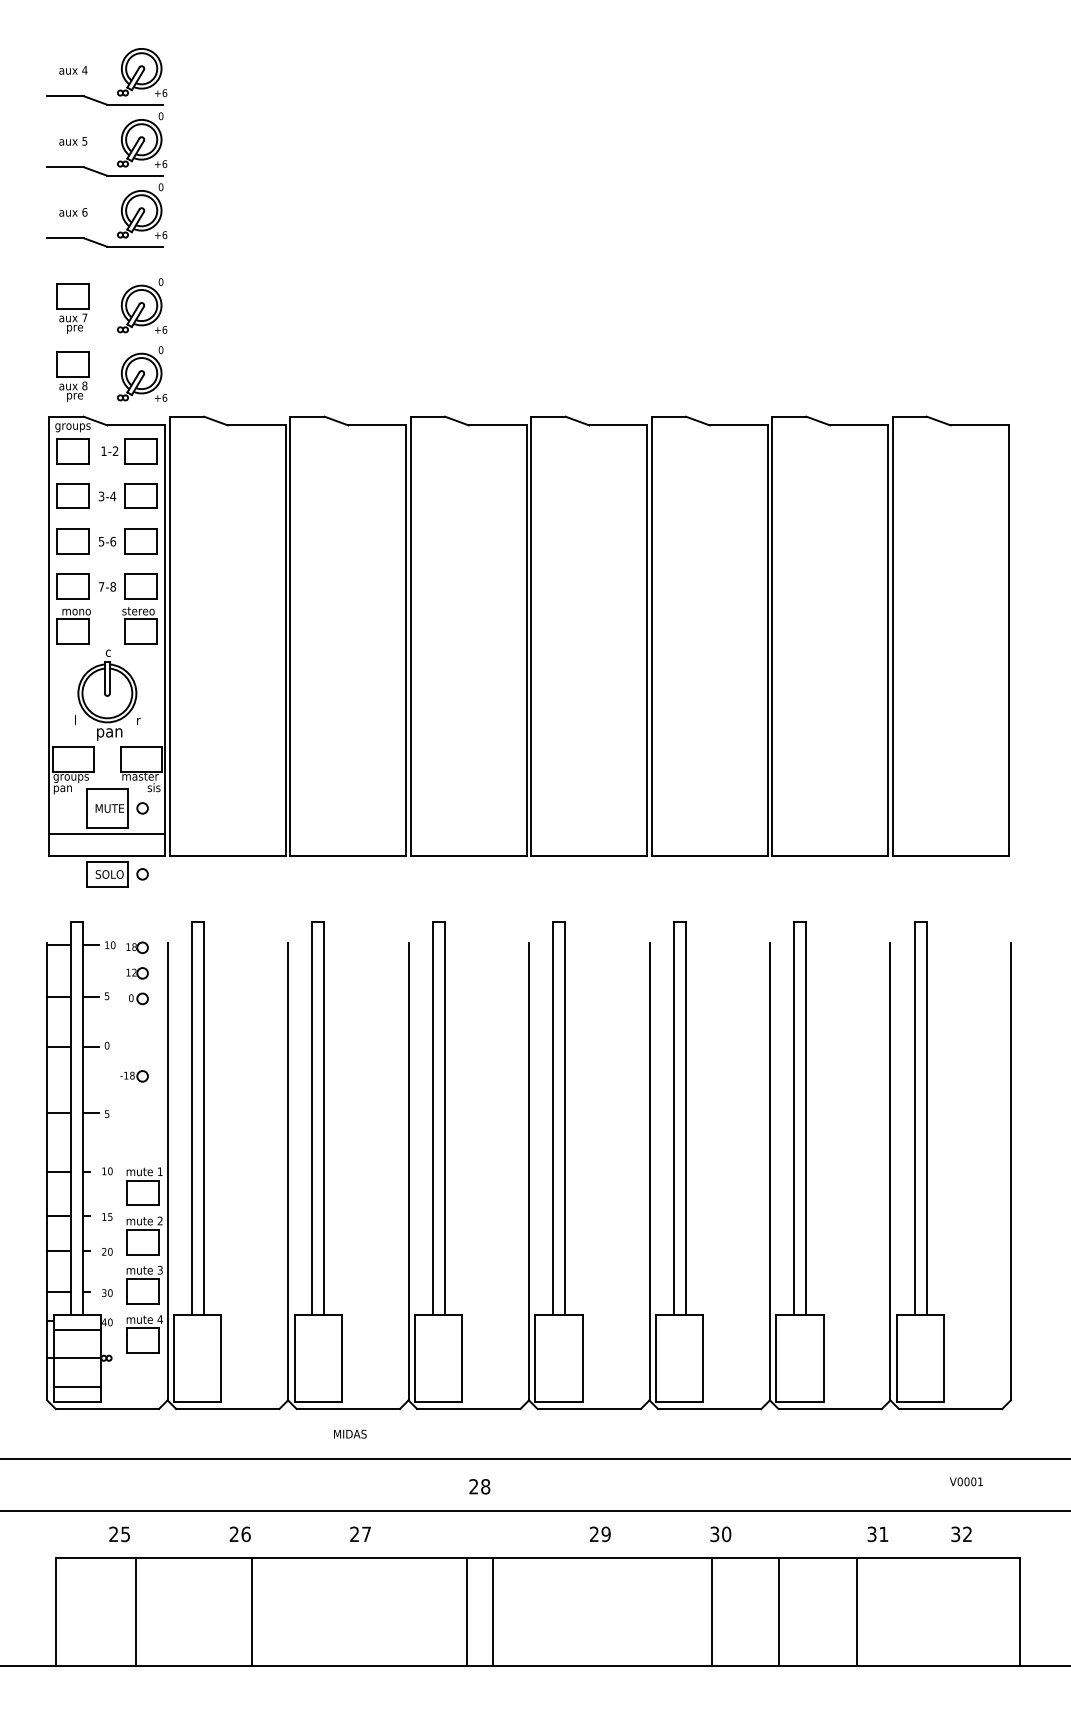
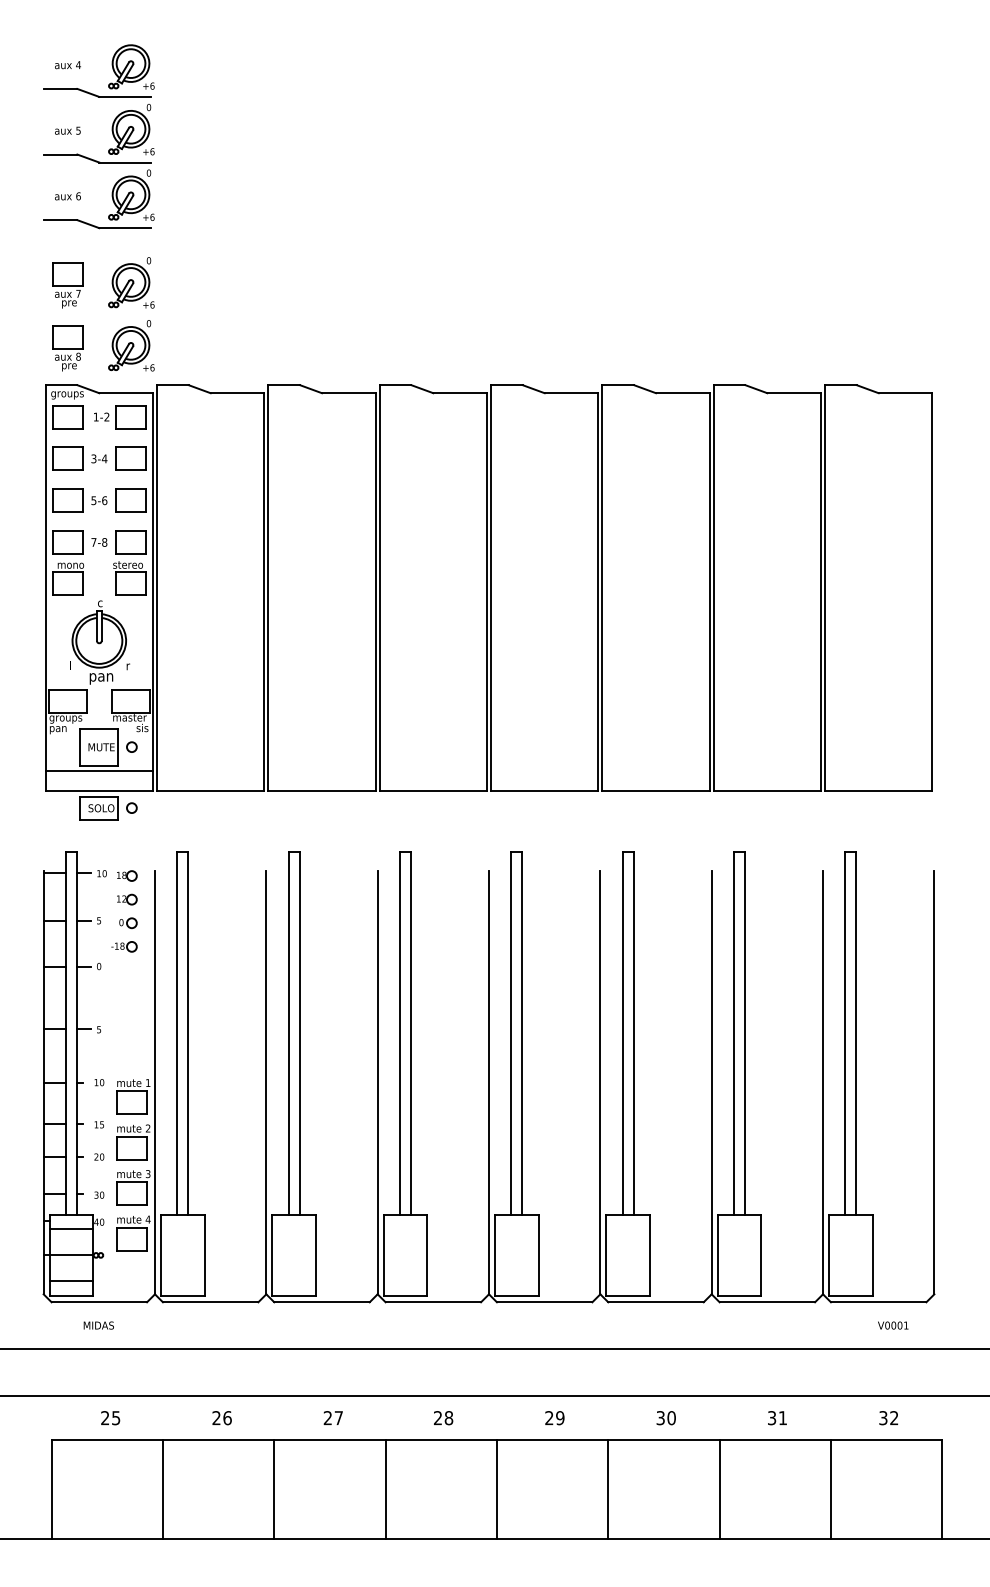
part: (134, 1075) -> (124, 946), moved
text: (349, 1434) -> (98, 1325), moved
text: (966, 1481) -> (893, 1325), moved
text: (479, 1487) -> (443, 1418), moved
text: (877, 1534) -> (777, 1418), moved
line: (135, 1611) -> (162, 1489), moved
line: (252, 1611) -> (274, 1489), moved
line: (466, 1611) -> (385, 1489), moved
line: (492, 1611) -> (496, 1489), moved
line: (712, 1611) -> (608, 1489), moved
line: (856, 1611) -> (830, 1489), moved

